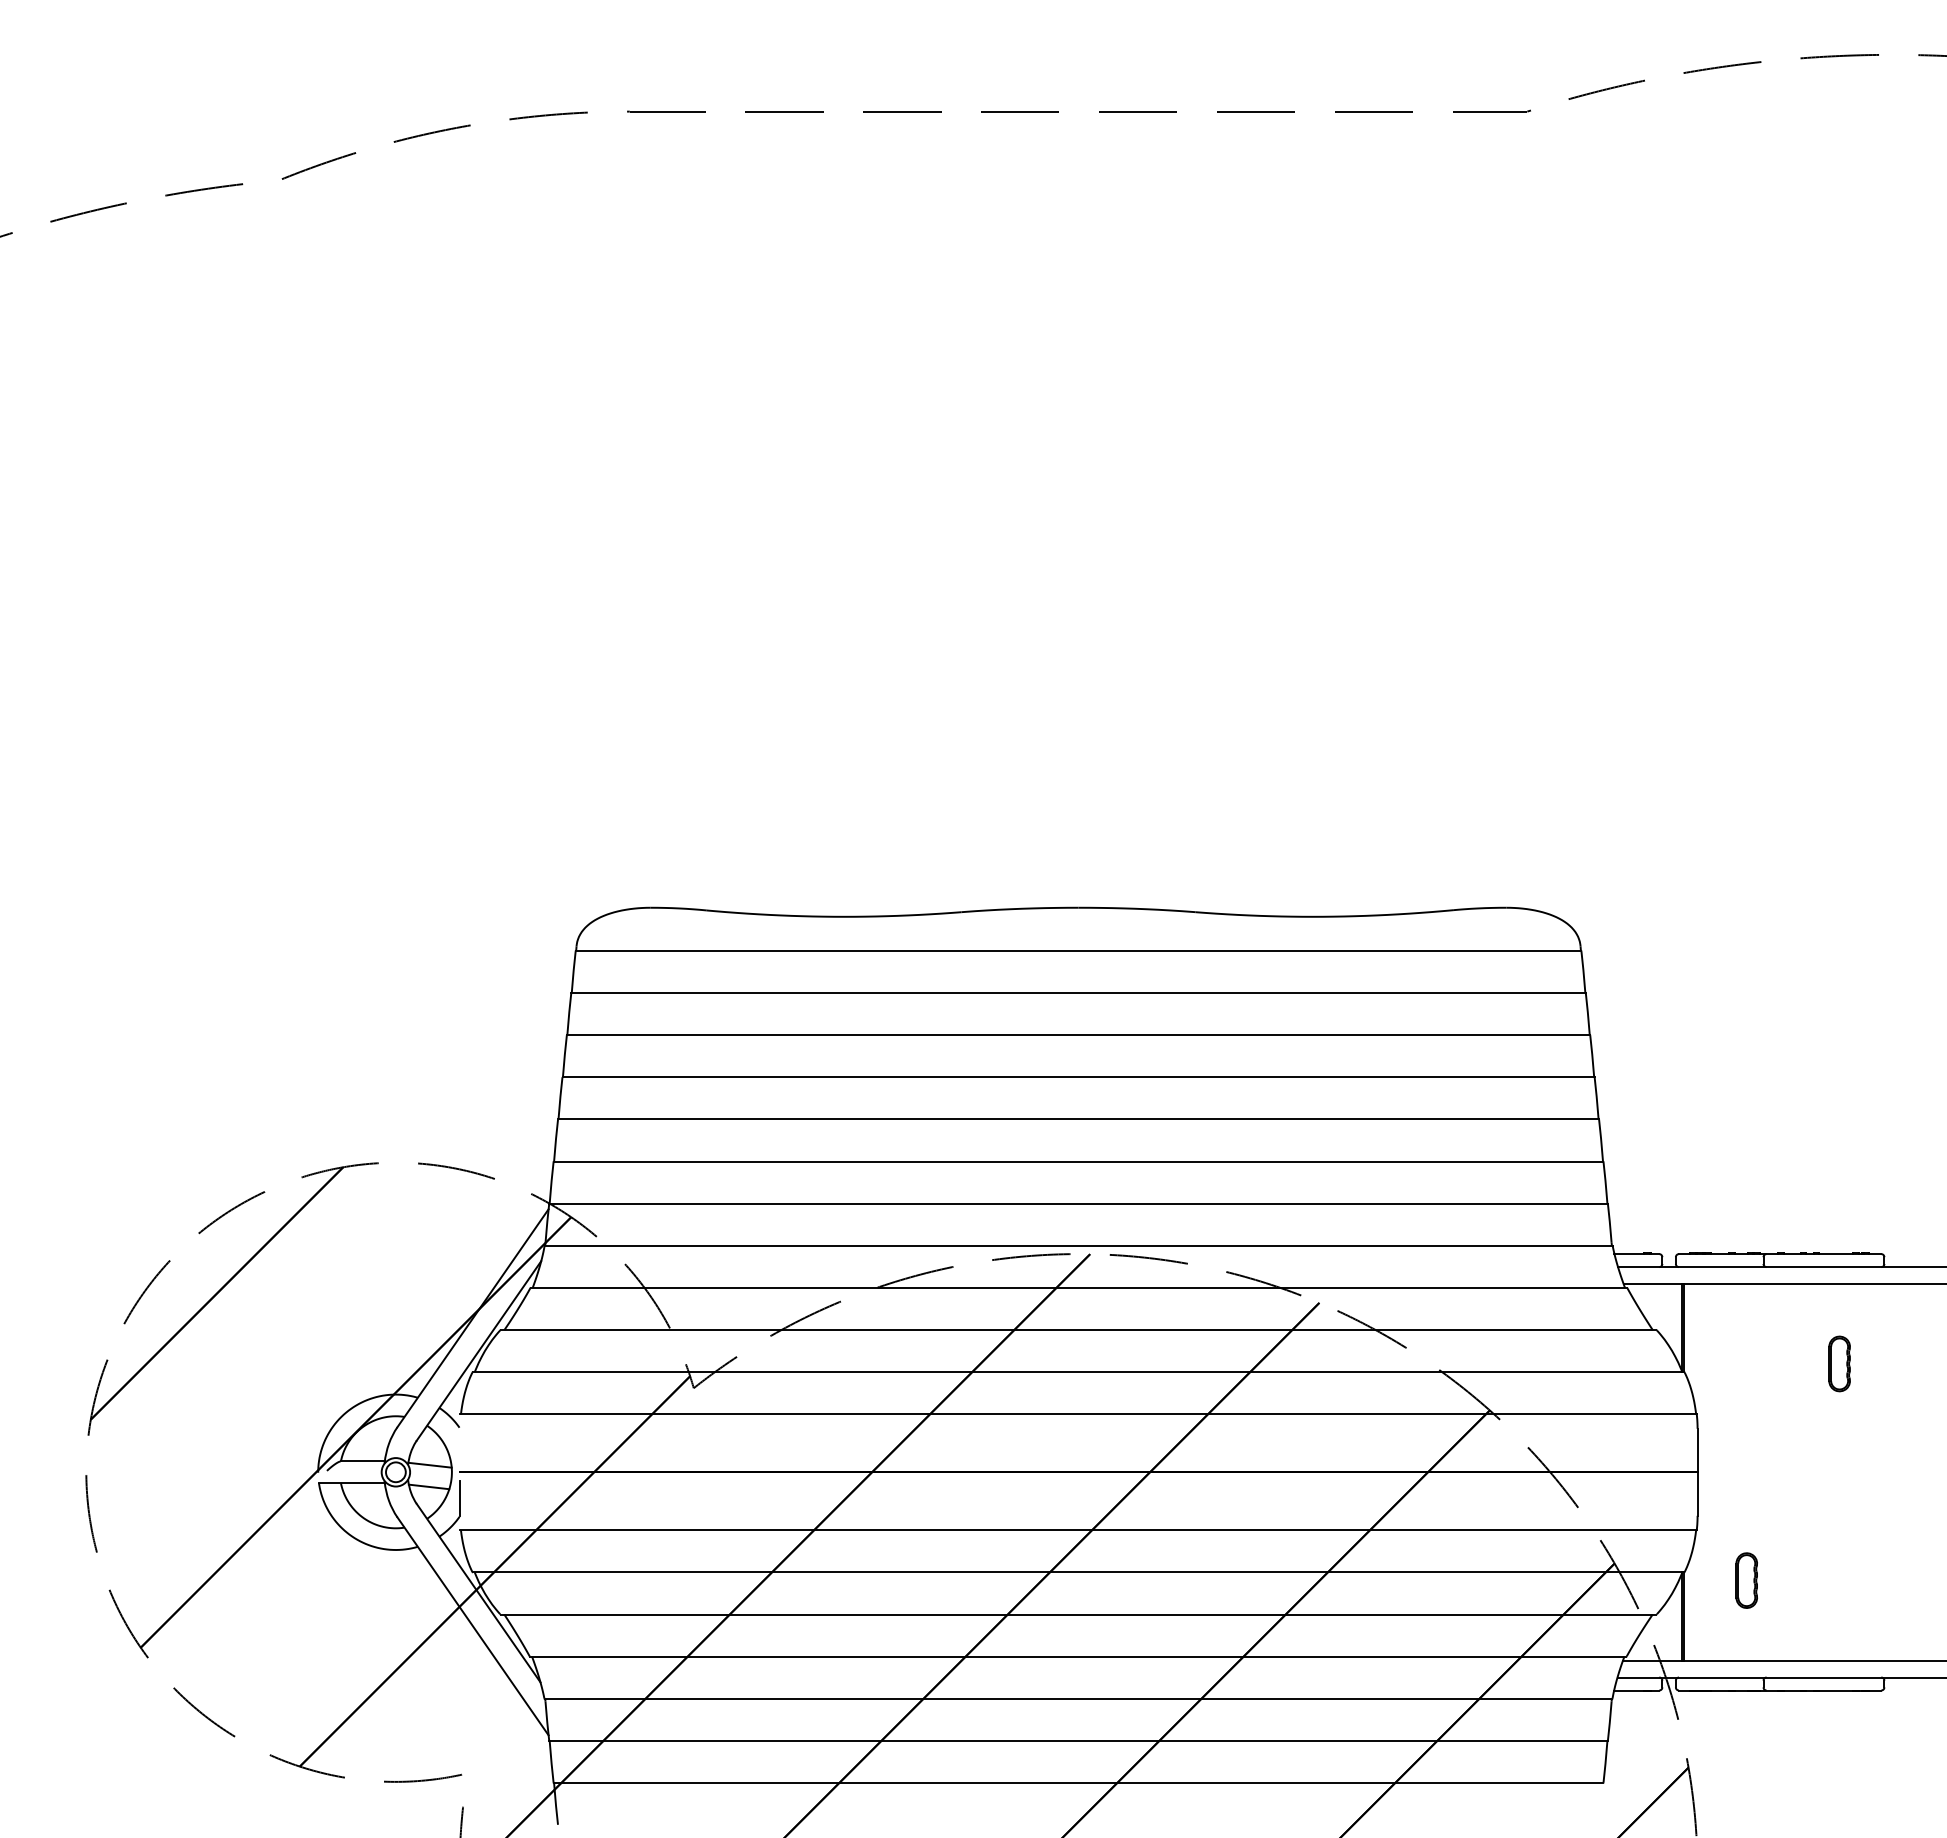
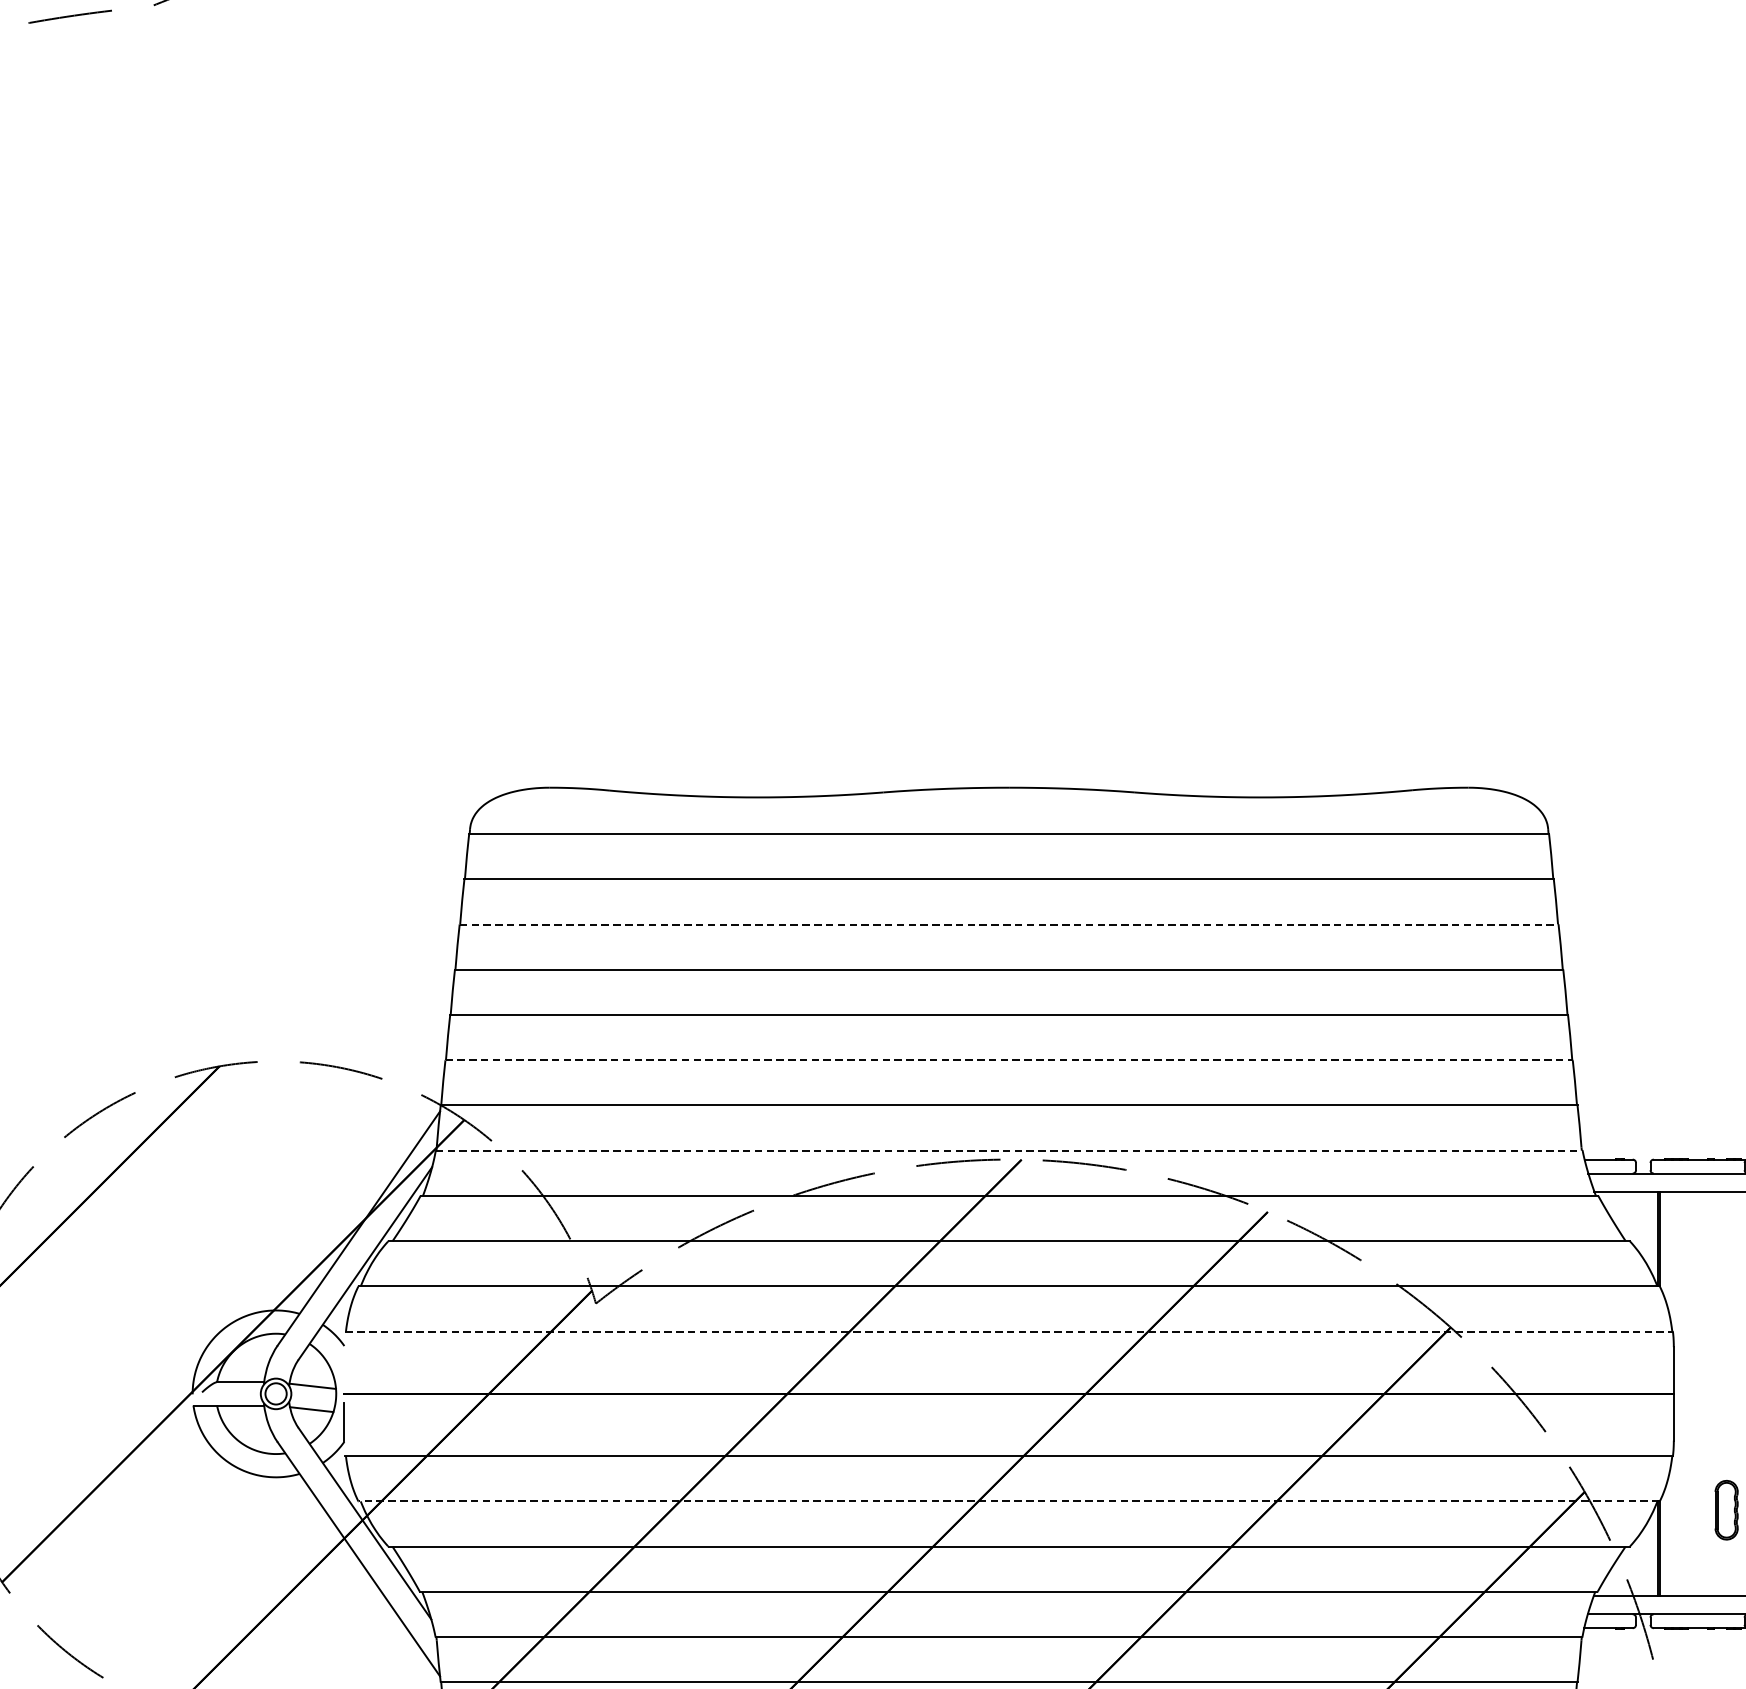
line: (1078, 1035) -> (1009, 924), solid -> dashed
line: (1078, 1161) -> (1009, 1060), solid -> dashed
line: (1078, 1245) -> (1009, 1150), solid -> dashed
line: (1079, 1414) -> (1010, 1331), solid -> dashed
line: (1078, 1572) -> (1009, 1501), solid -> dashed

